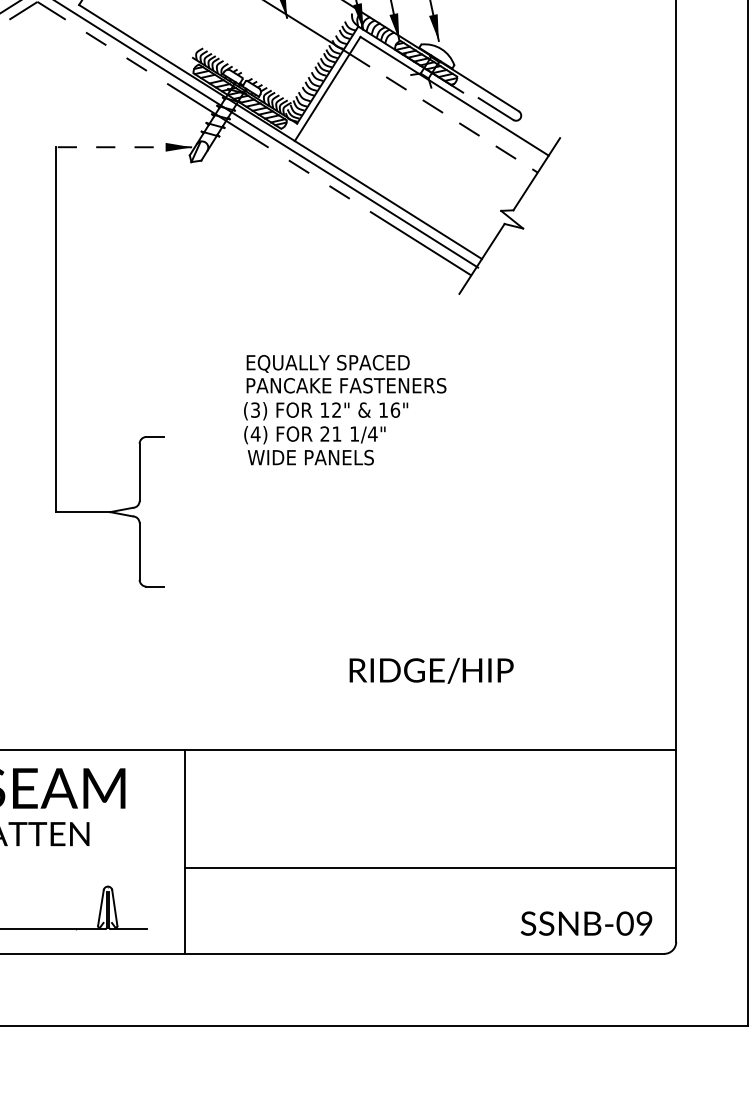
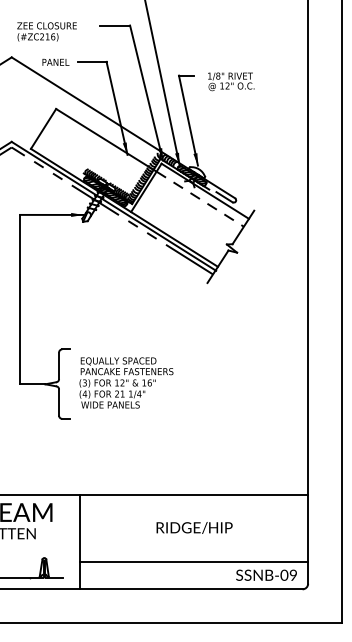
line: (123, 146) -> (51, 214), dashed -> solid
text: (345, 409) -> (126, 382), moved
text: (431, 669) -> (194, 527), moved
line: (429, 868) -> (193, 561), moved

